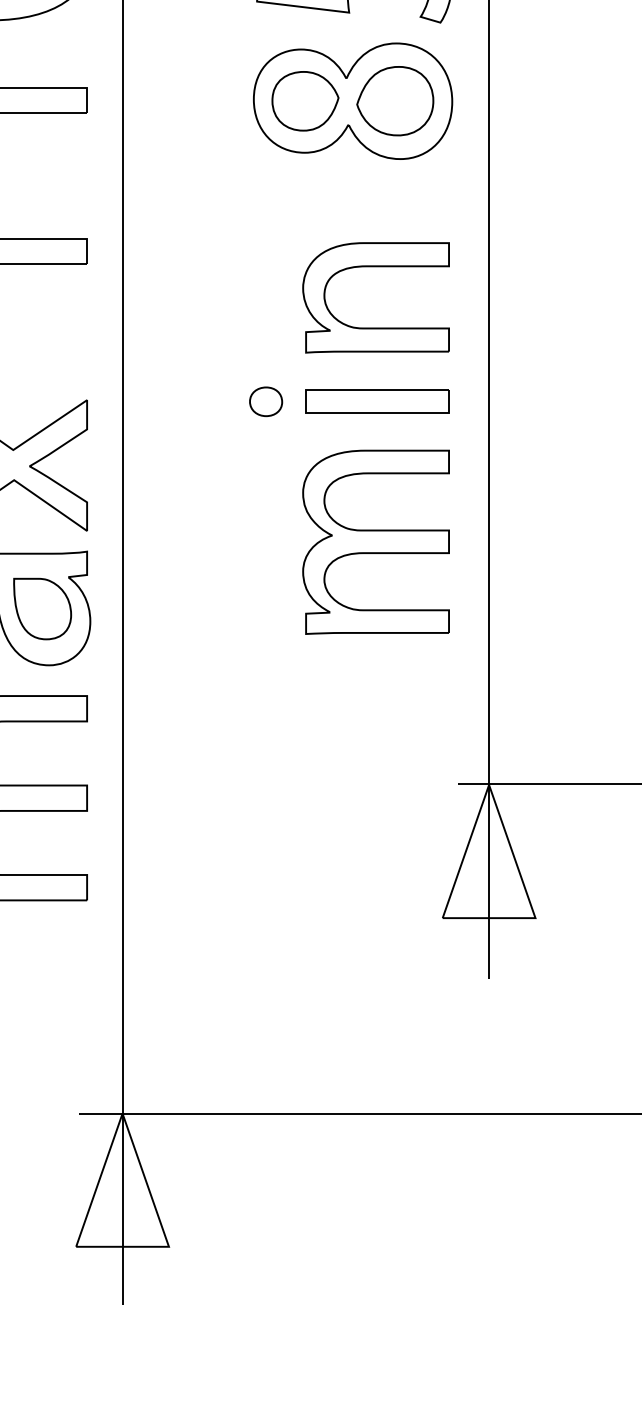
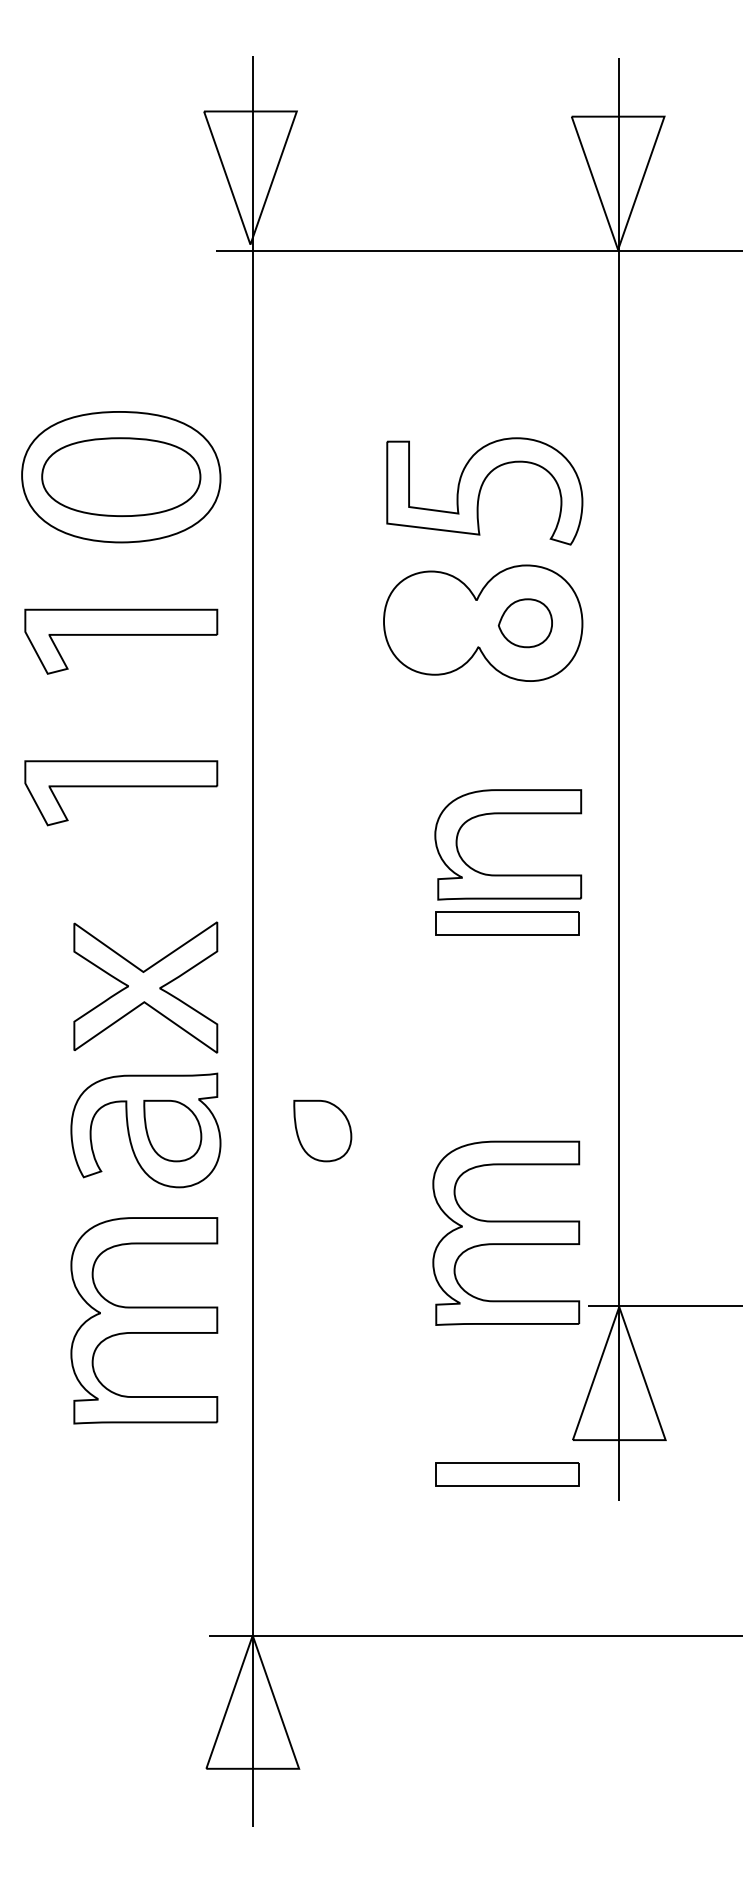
part: (305, 101) -> (435, 623), removed
part: (395, 101) -> (525, 623), size x0.7
part: (376, 267) -> (508, 814), moved
part: (266, 401) -> (396, 923), removed
part: (376, 541) -> (506, 1232), moved
part: (192, 608) -> (322, 1130), added
part: (377, 952) -> (507, 1474), added

